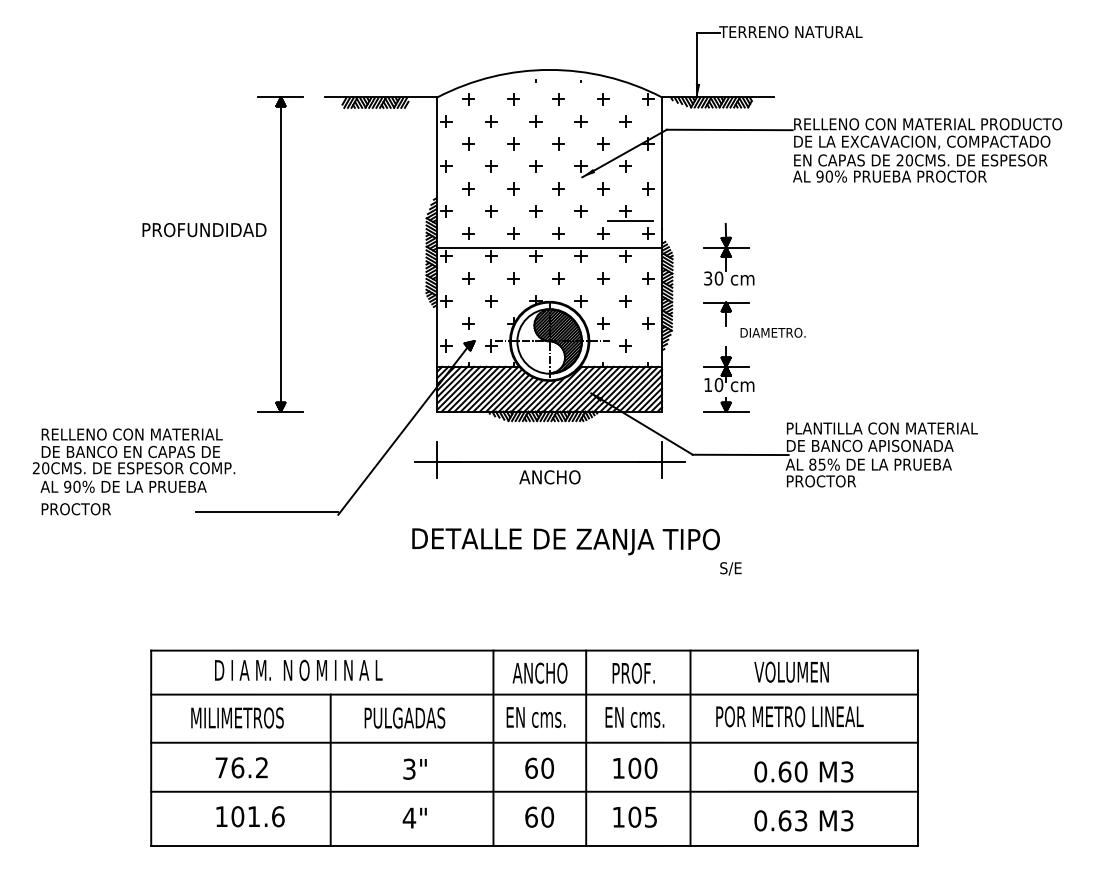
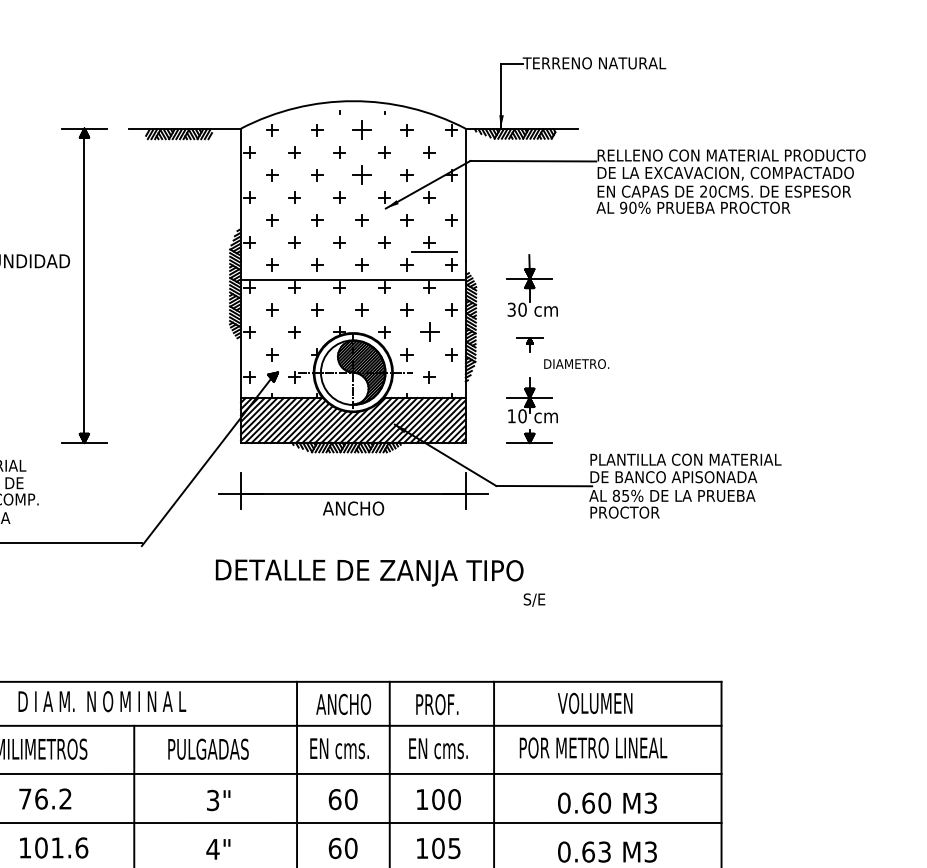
part: (558, 99) -> (362, 130), size x1.6
part: (558, 143) -> (362, 174), size x1.6
part: (625, 301) -> (429, 332), size x1.6
part: (726, 313) -> (530, 344), size x0.6

